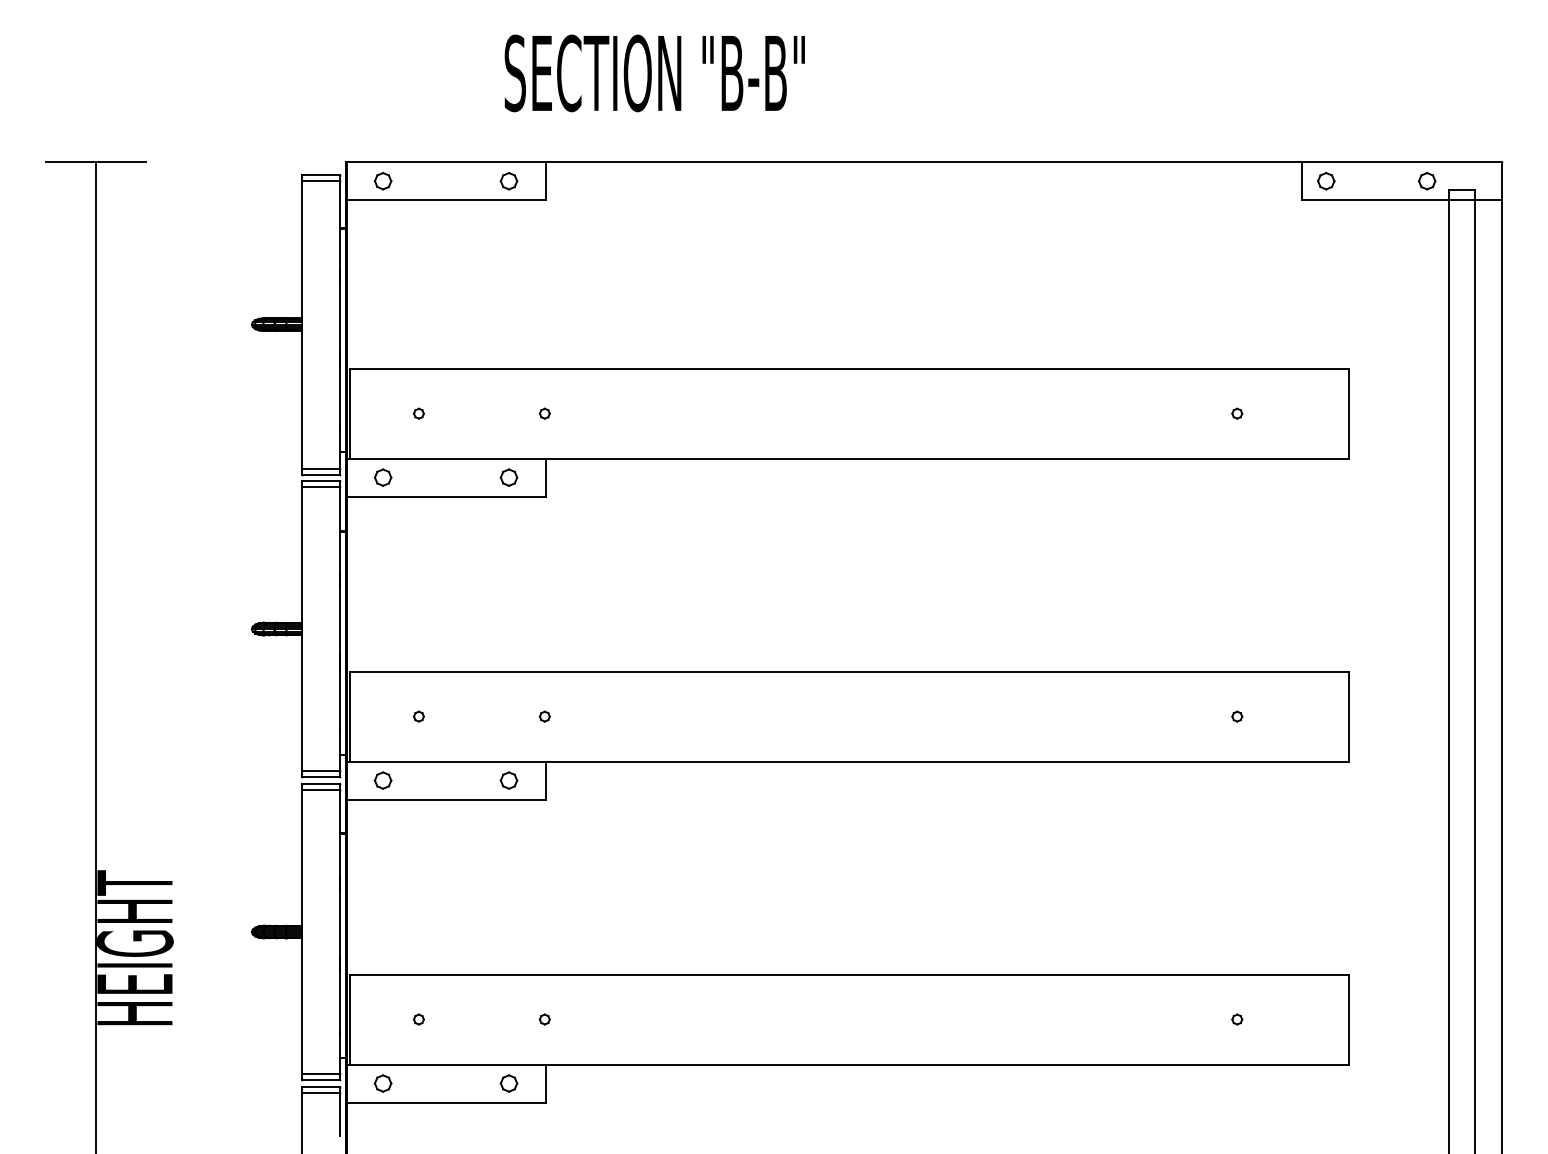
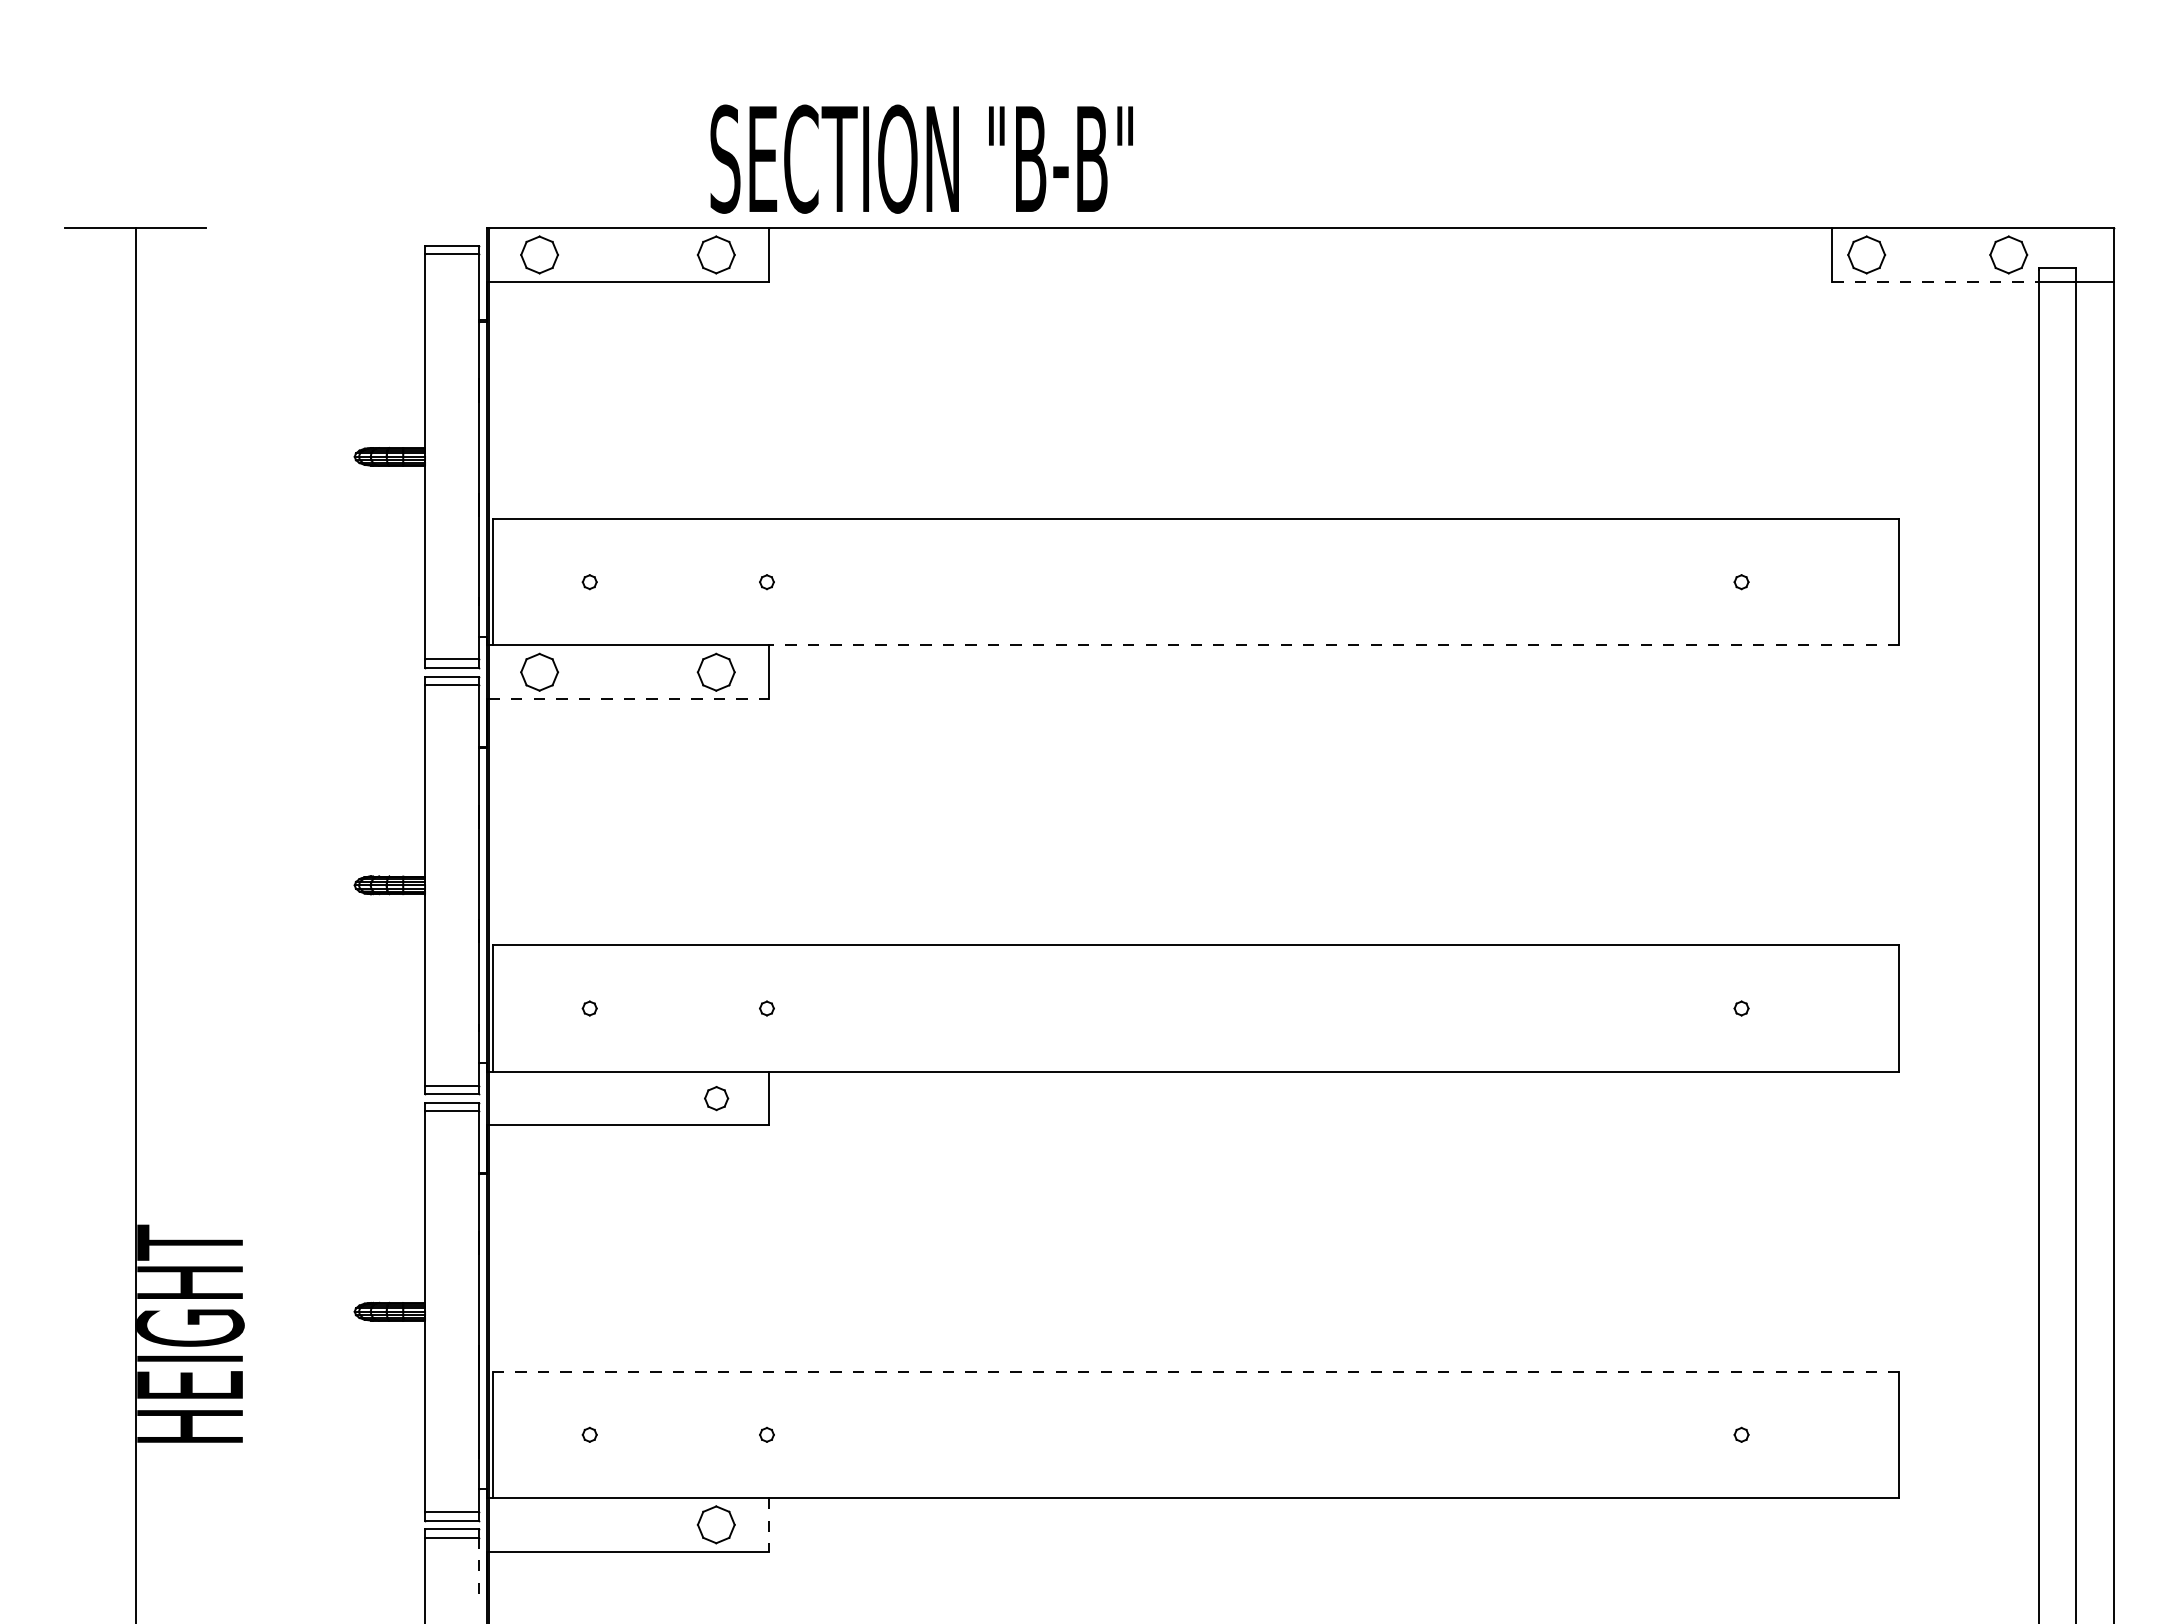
text: (654, 72) -> (921, 158), moved
part: (382, 180) -> (538, 254), size x1.6
part: (508, 180) -> (716, 254), size x1.6
part: (1326, 180) -> (1866, 254), size x1.6
part: (1426, 180) -> (2008, 254), size x1.6
line: (1375, 200) -> (1936, 281), solid -> dashed
line: (947, 458) -> (1333, 645), solid -> dashed
part: (382, 477) -> (538, 671), size x1.6
part: (508, 477) -> (716, 671), size x1.6
line: (446, 496) -> (628, 698), solid -> dashed
part: (382, 780) -> (538, 1098), removed
line: (850, 974) -> (1196, 1371), solid -> dashed
part: (382, 1083) -> (538, 1524), removed
part: (508, 1083) -> (716, 1524), size x1.6
line: (545, 1083) -> (768, 1524), solid -> dashed
line: (339, 1114) -> (478, 1568), solid -> dashed

